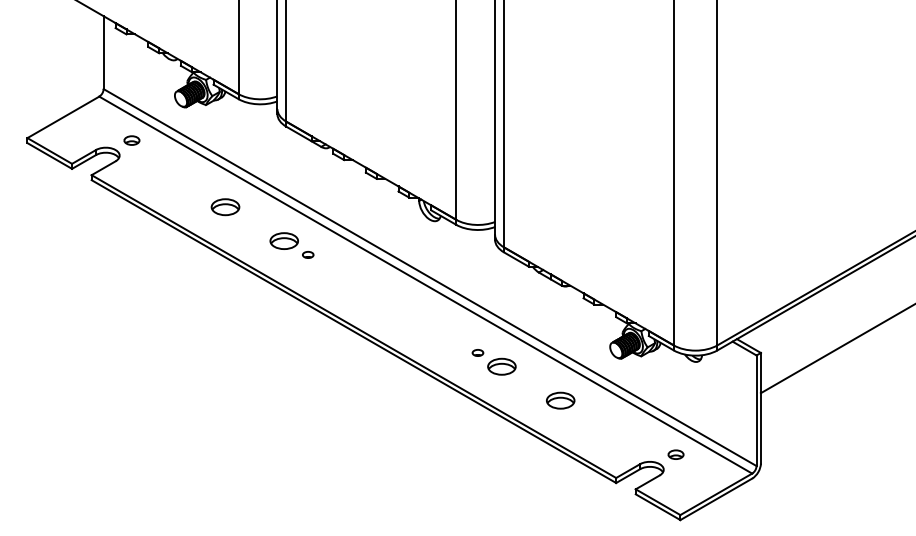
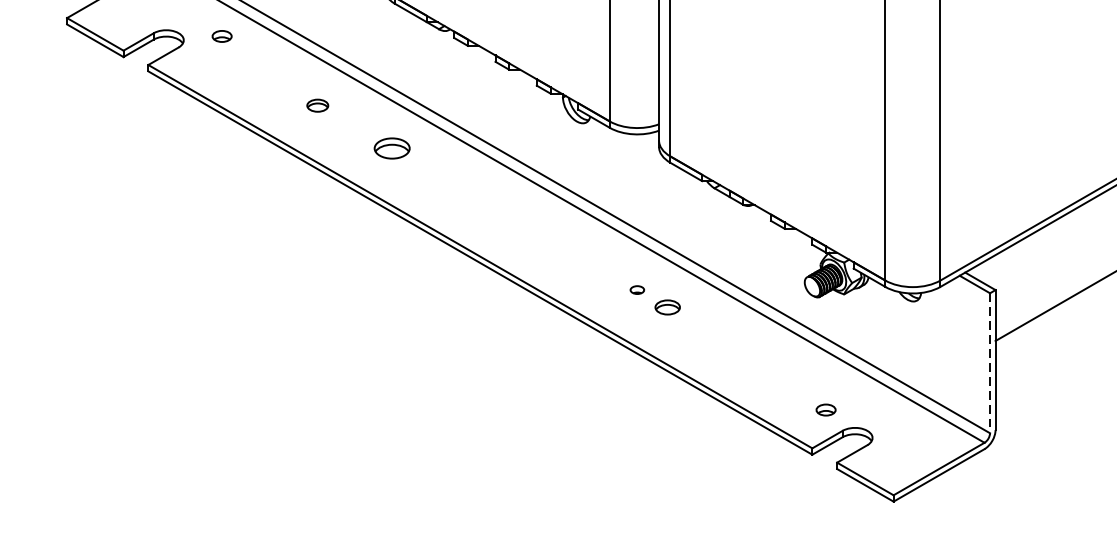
part: (131, 140) -> (221, 36), moved
part: (225, 207) -> (317, 105), size x0.6
part: (308, 254) -> (422, 165), removed
part: (501, 366) -> (667, 307), size x0.7
part: (560, 400) -> (741, 350), removed
line: (756, 411) -> (989, 364), solid -> dashed
part: (675, 454) -> (825, 409), moved

